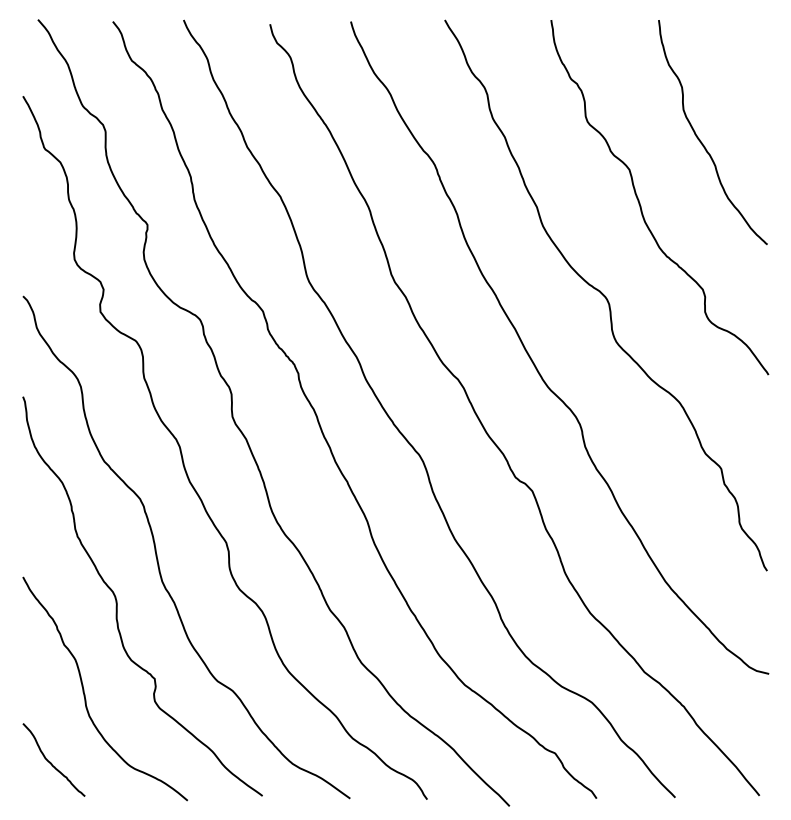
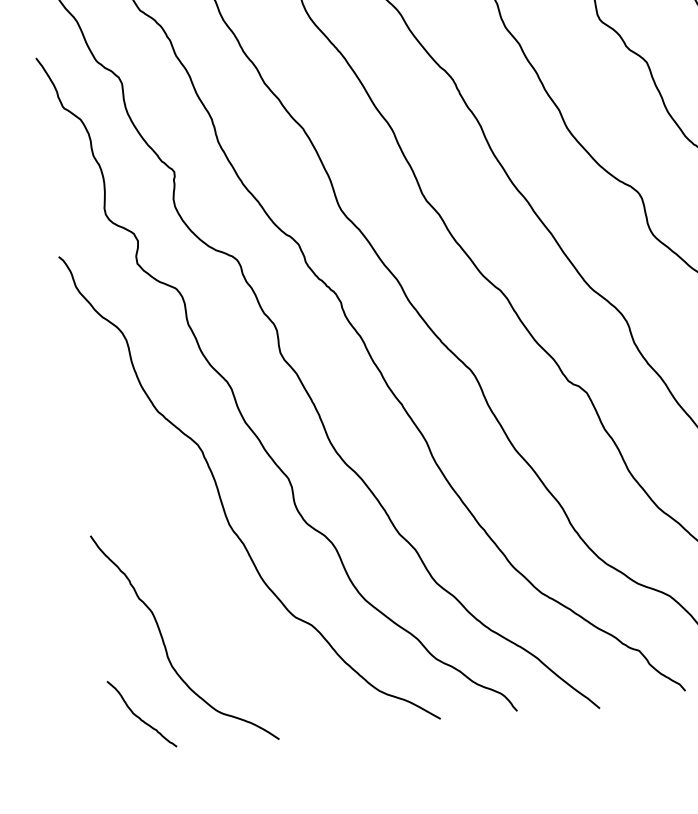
curve: (117, 600) -> (186, 548), removed

